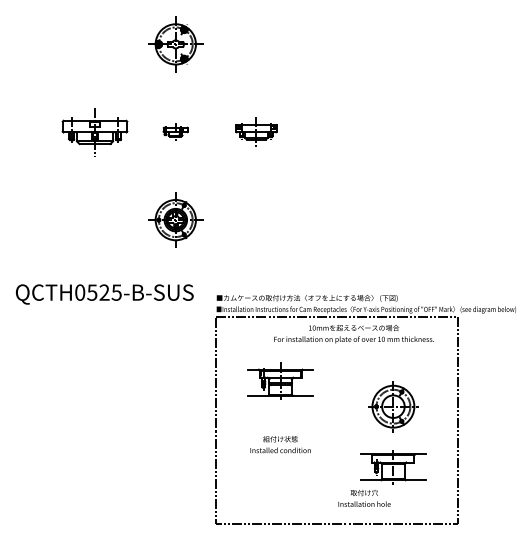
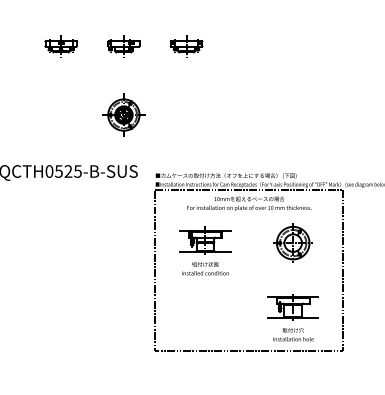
part: (95, 131) -> (61, 46), size x0.62
part: (175, 131) -> (123, 46), size x1.67
text: (353, 334) -> (248, 204), moved
part: (393, 406) -> (293, 242), moved
text: (280, 444) -> (205, 268), moved
text: (364, 498) -> (293, 334), moved

